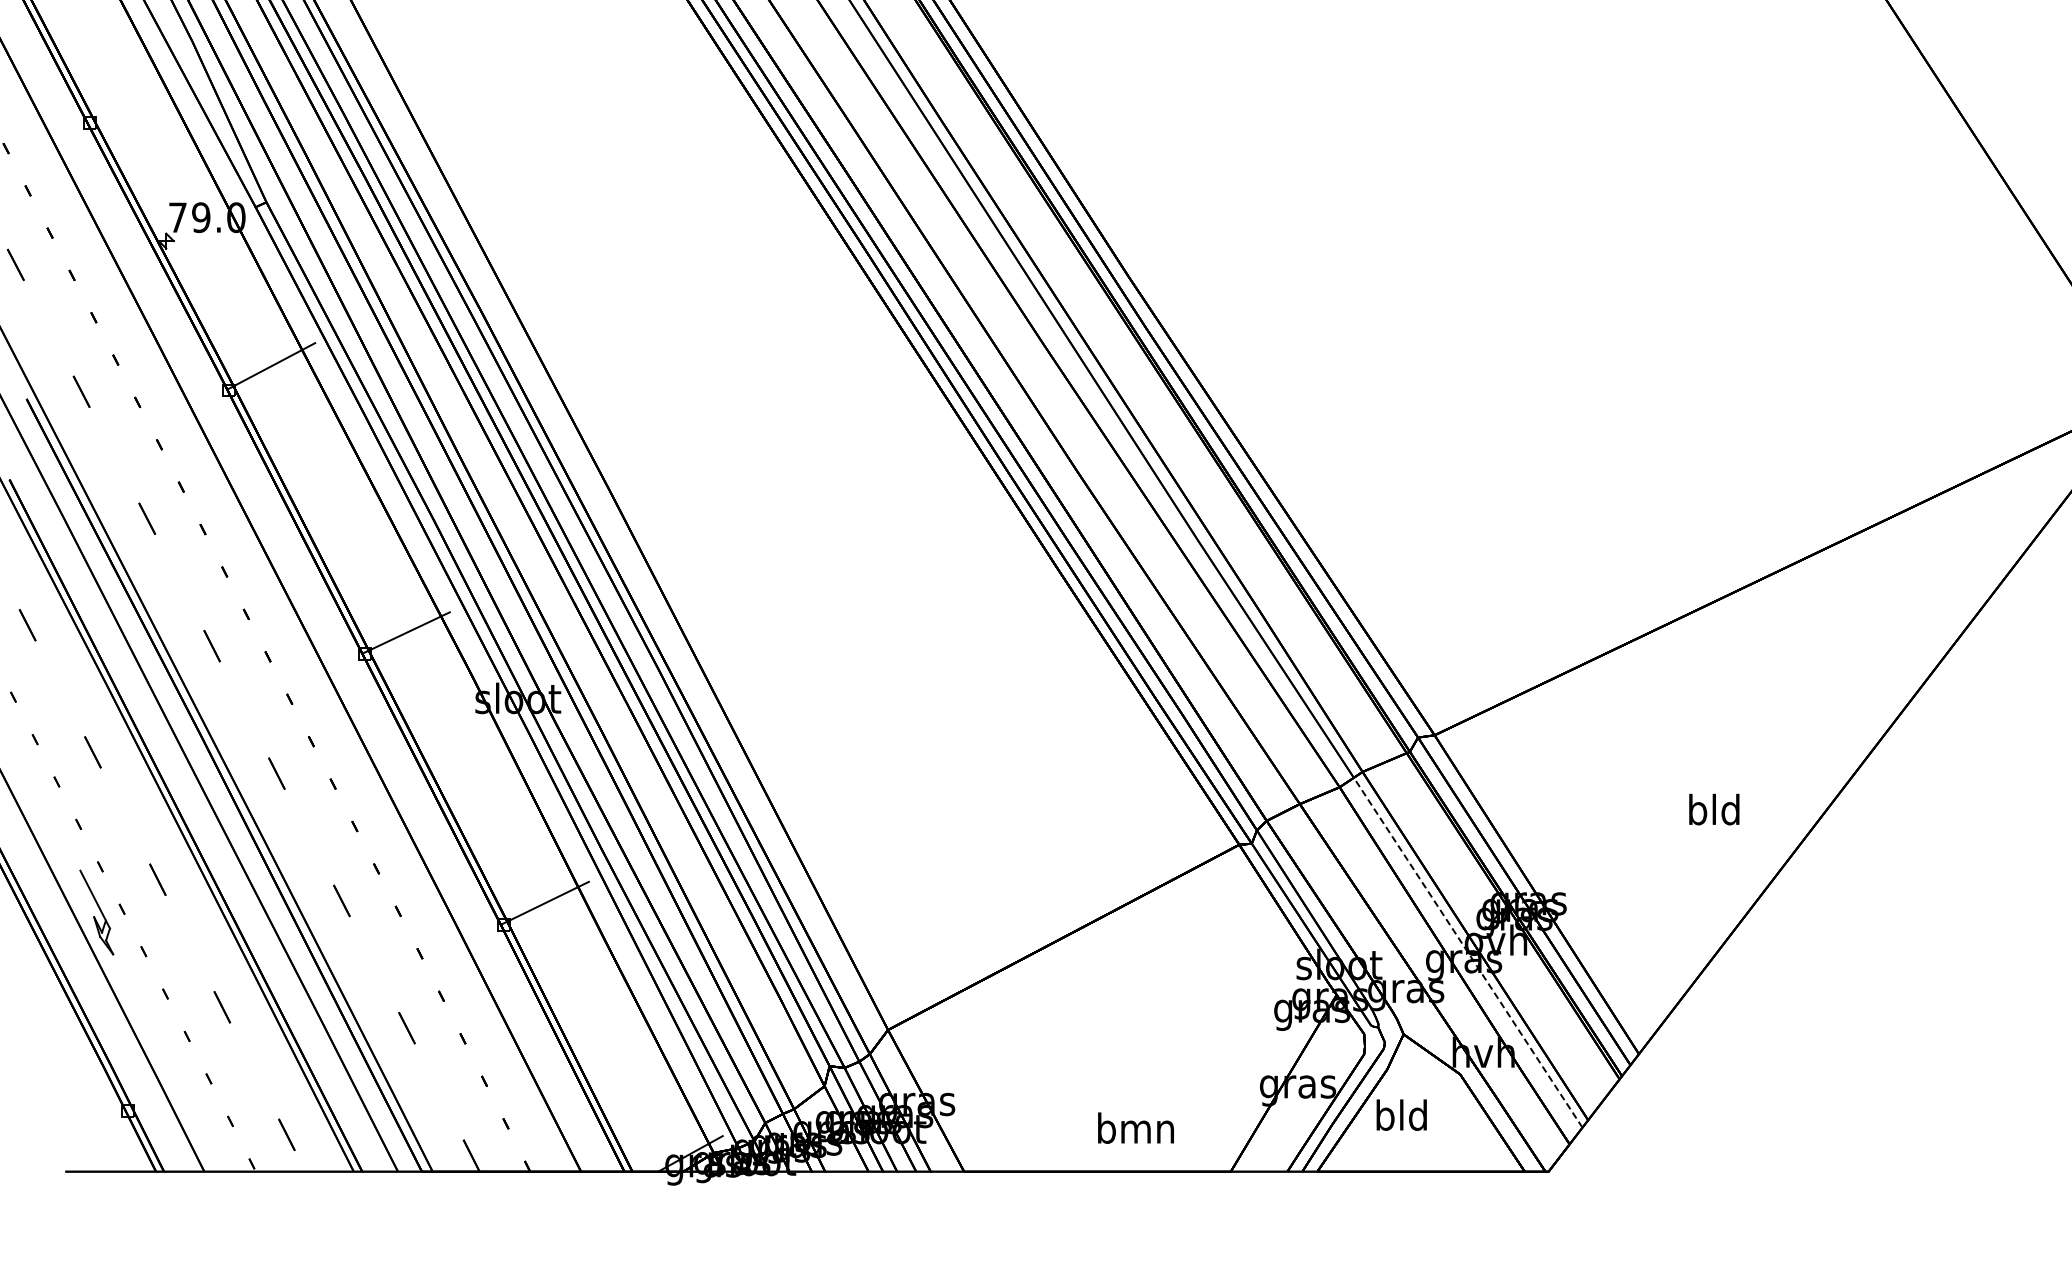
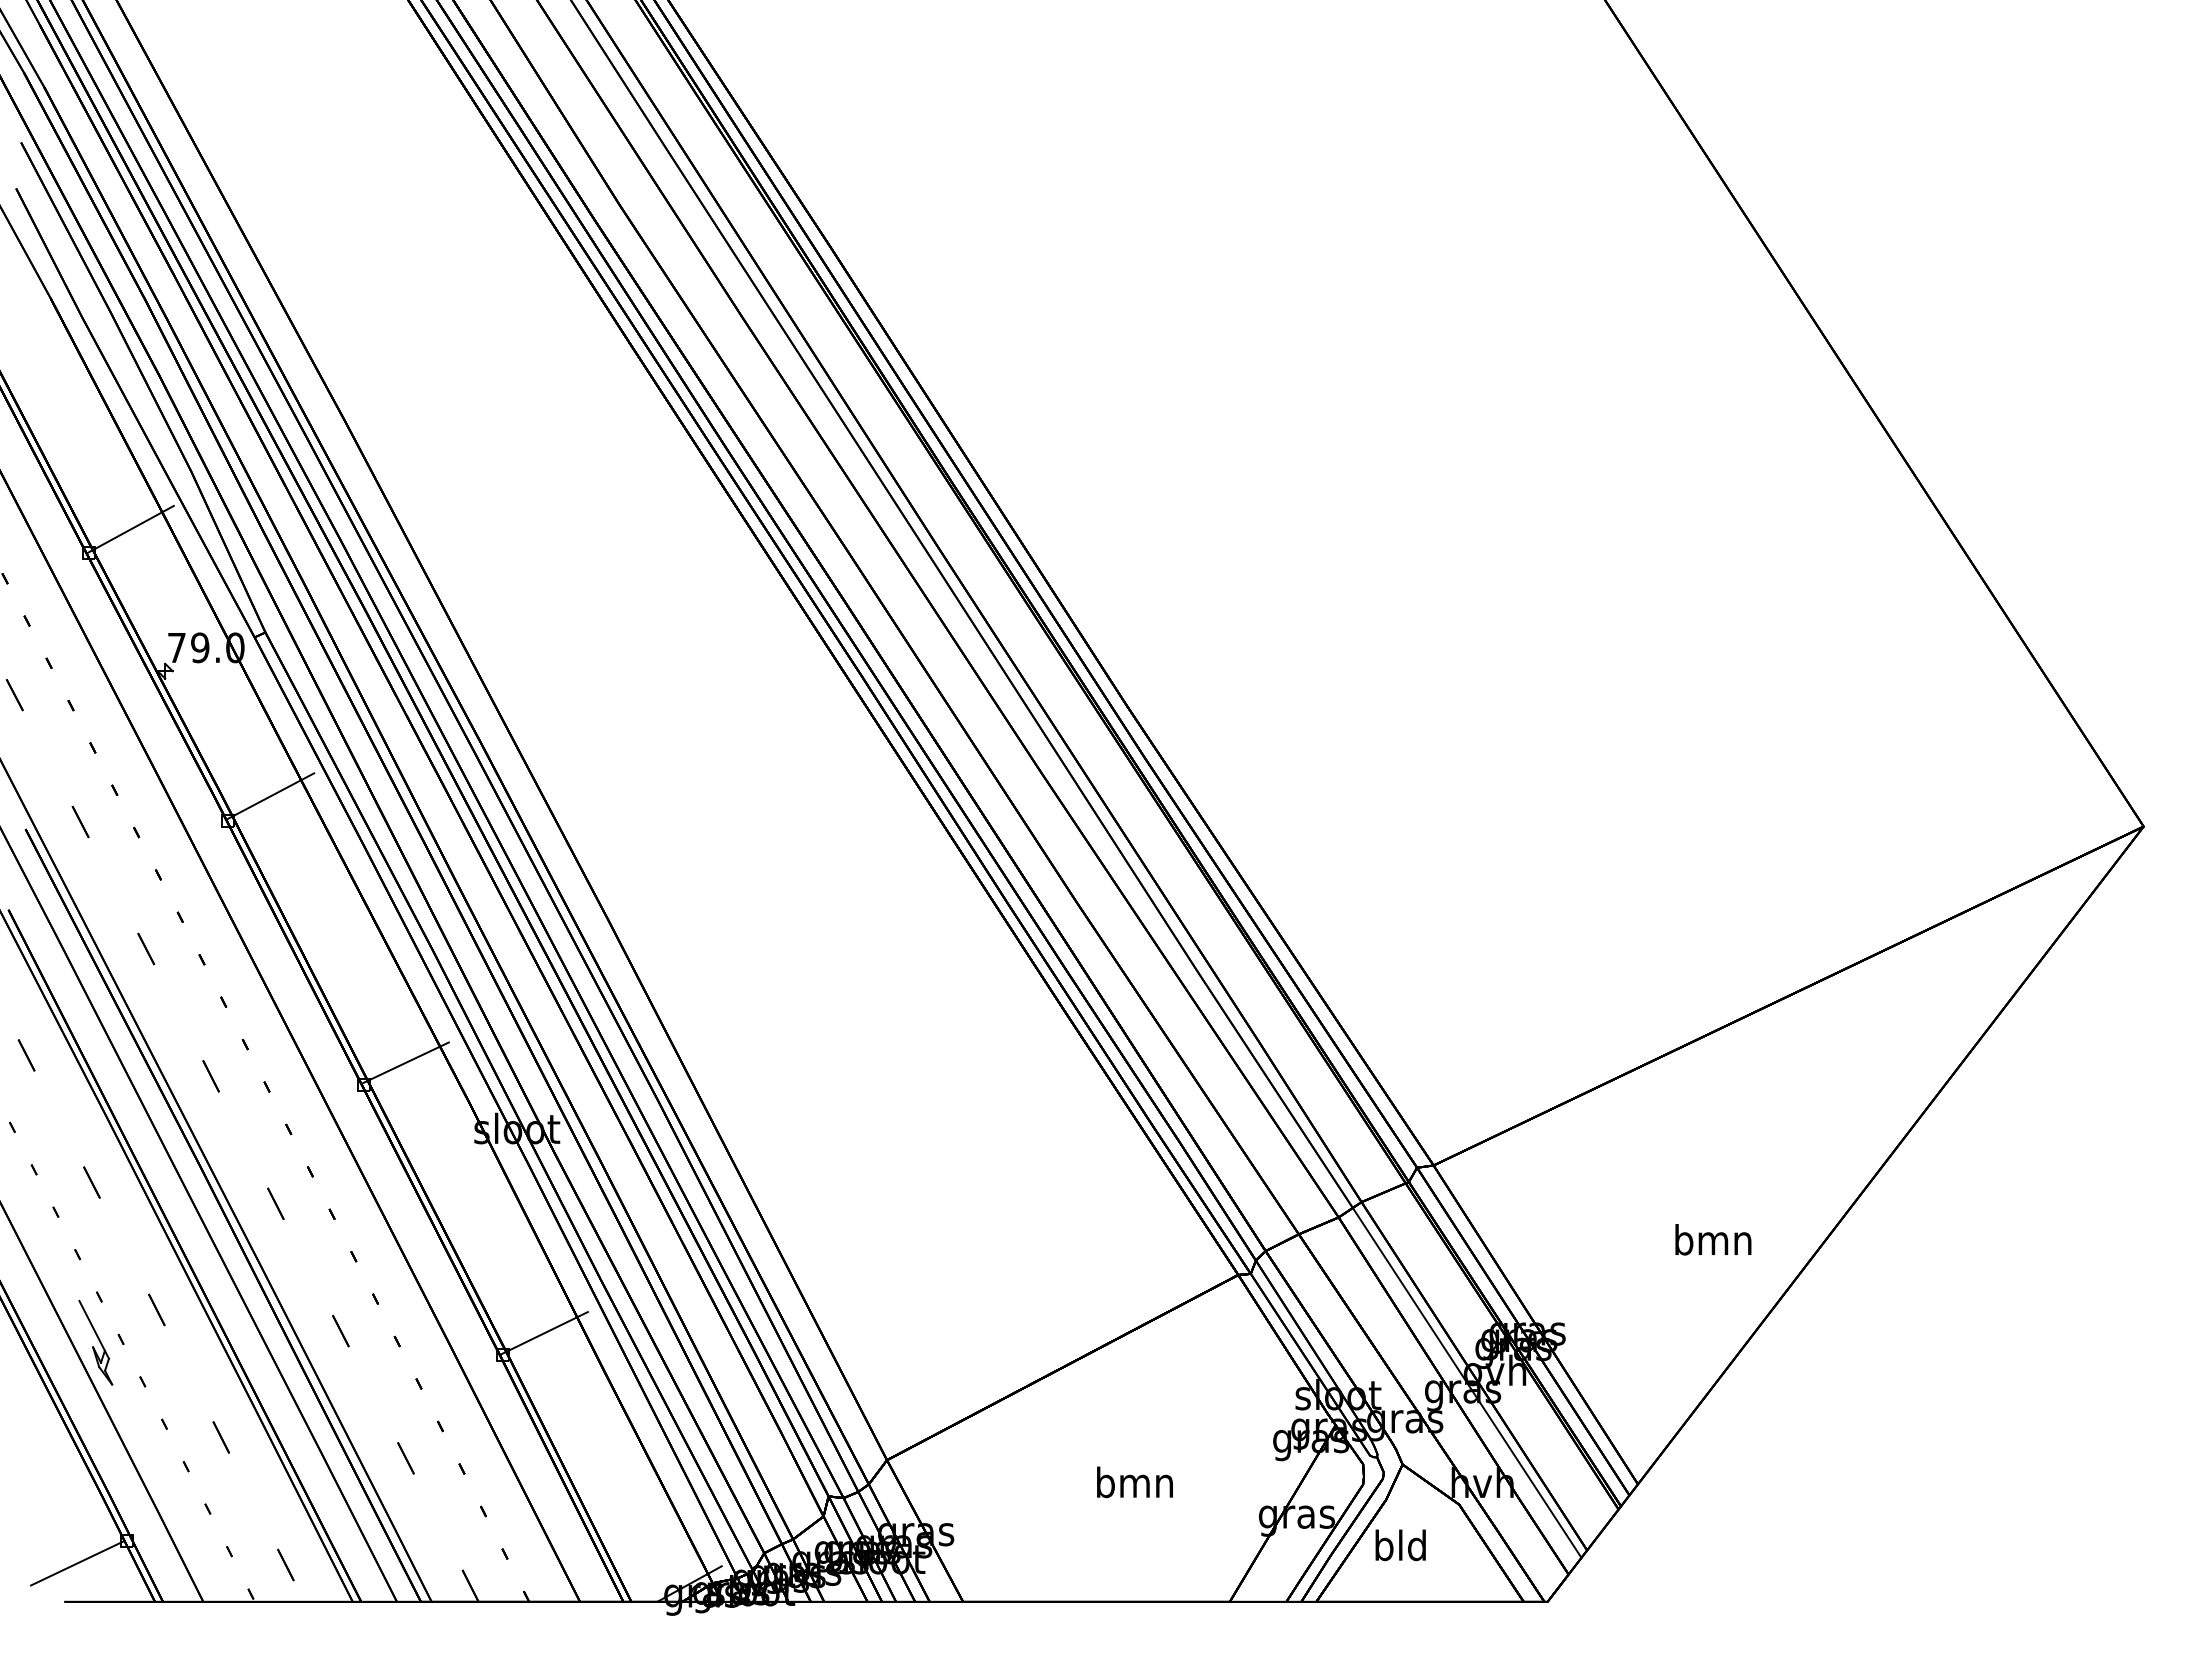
line: (131, 99) -> (130, 529), added
text: (1714, 809) -> (1713, 1239), bld -> bmn
line: (1468, 952) -> (1467, 1382), dashed -> solid
text: (1135, 1128) -> (1134, 1482), moved
line: (78, 1132) -> (77, 1562), added

